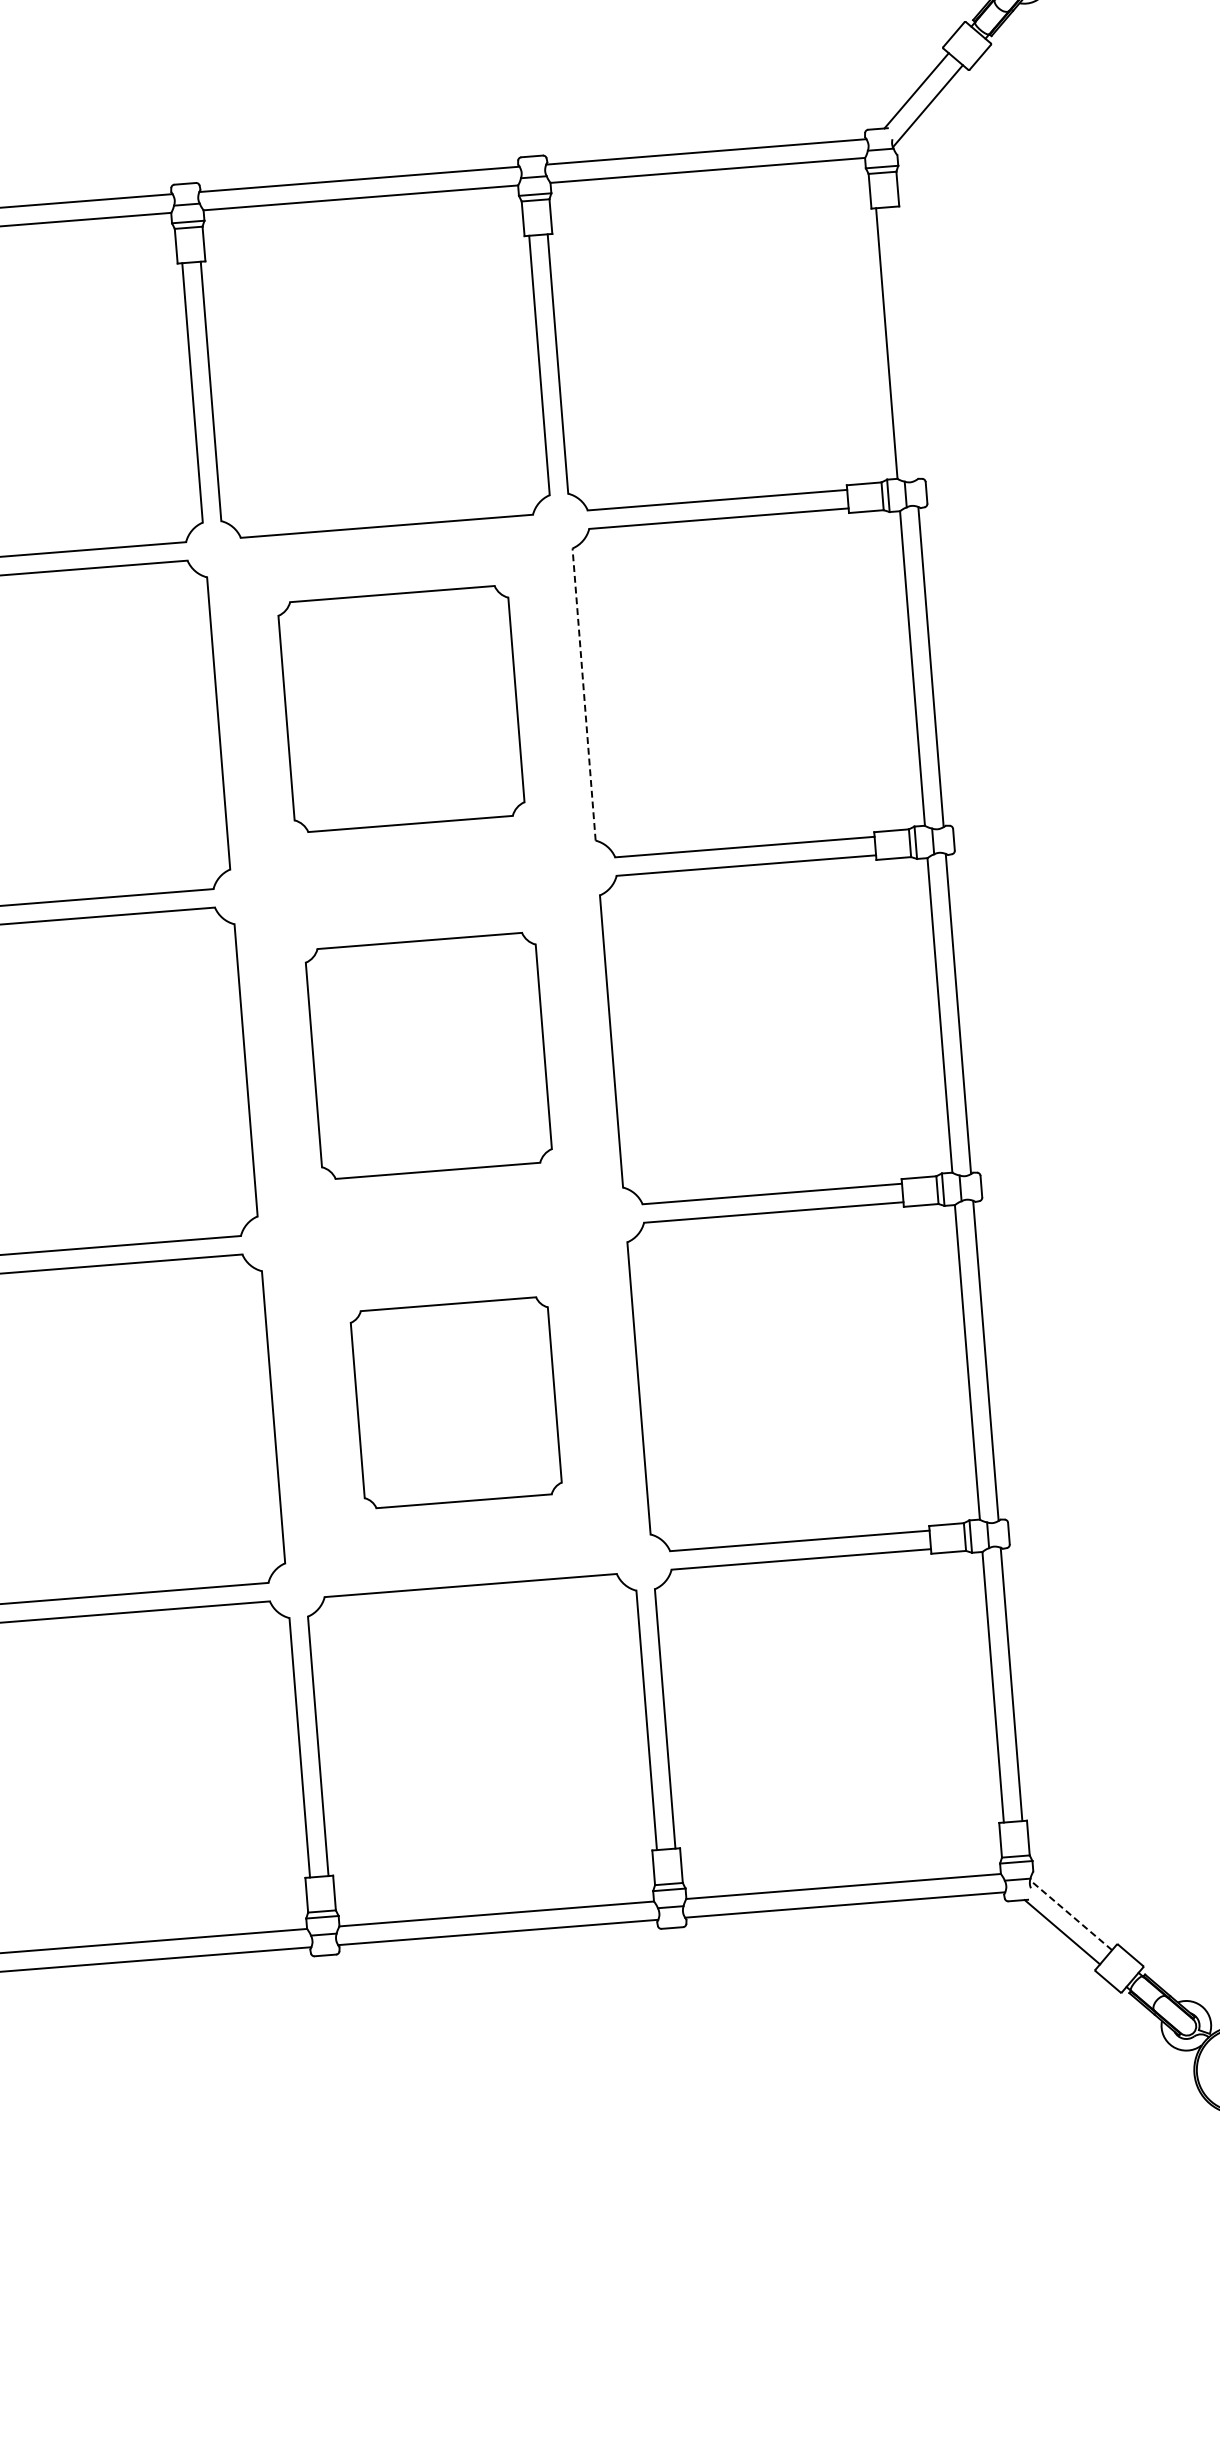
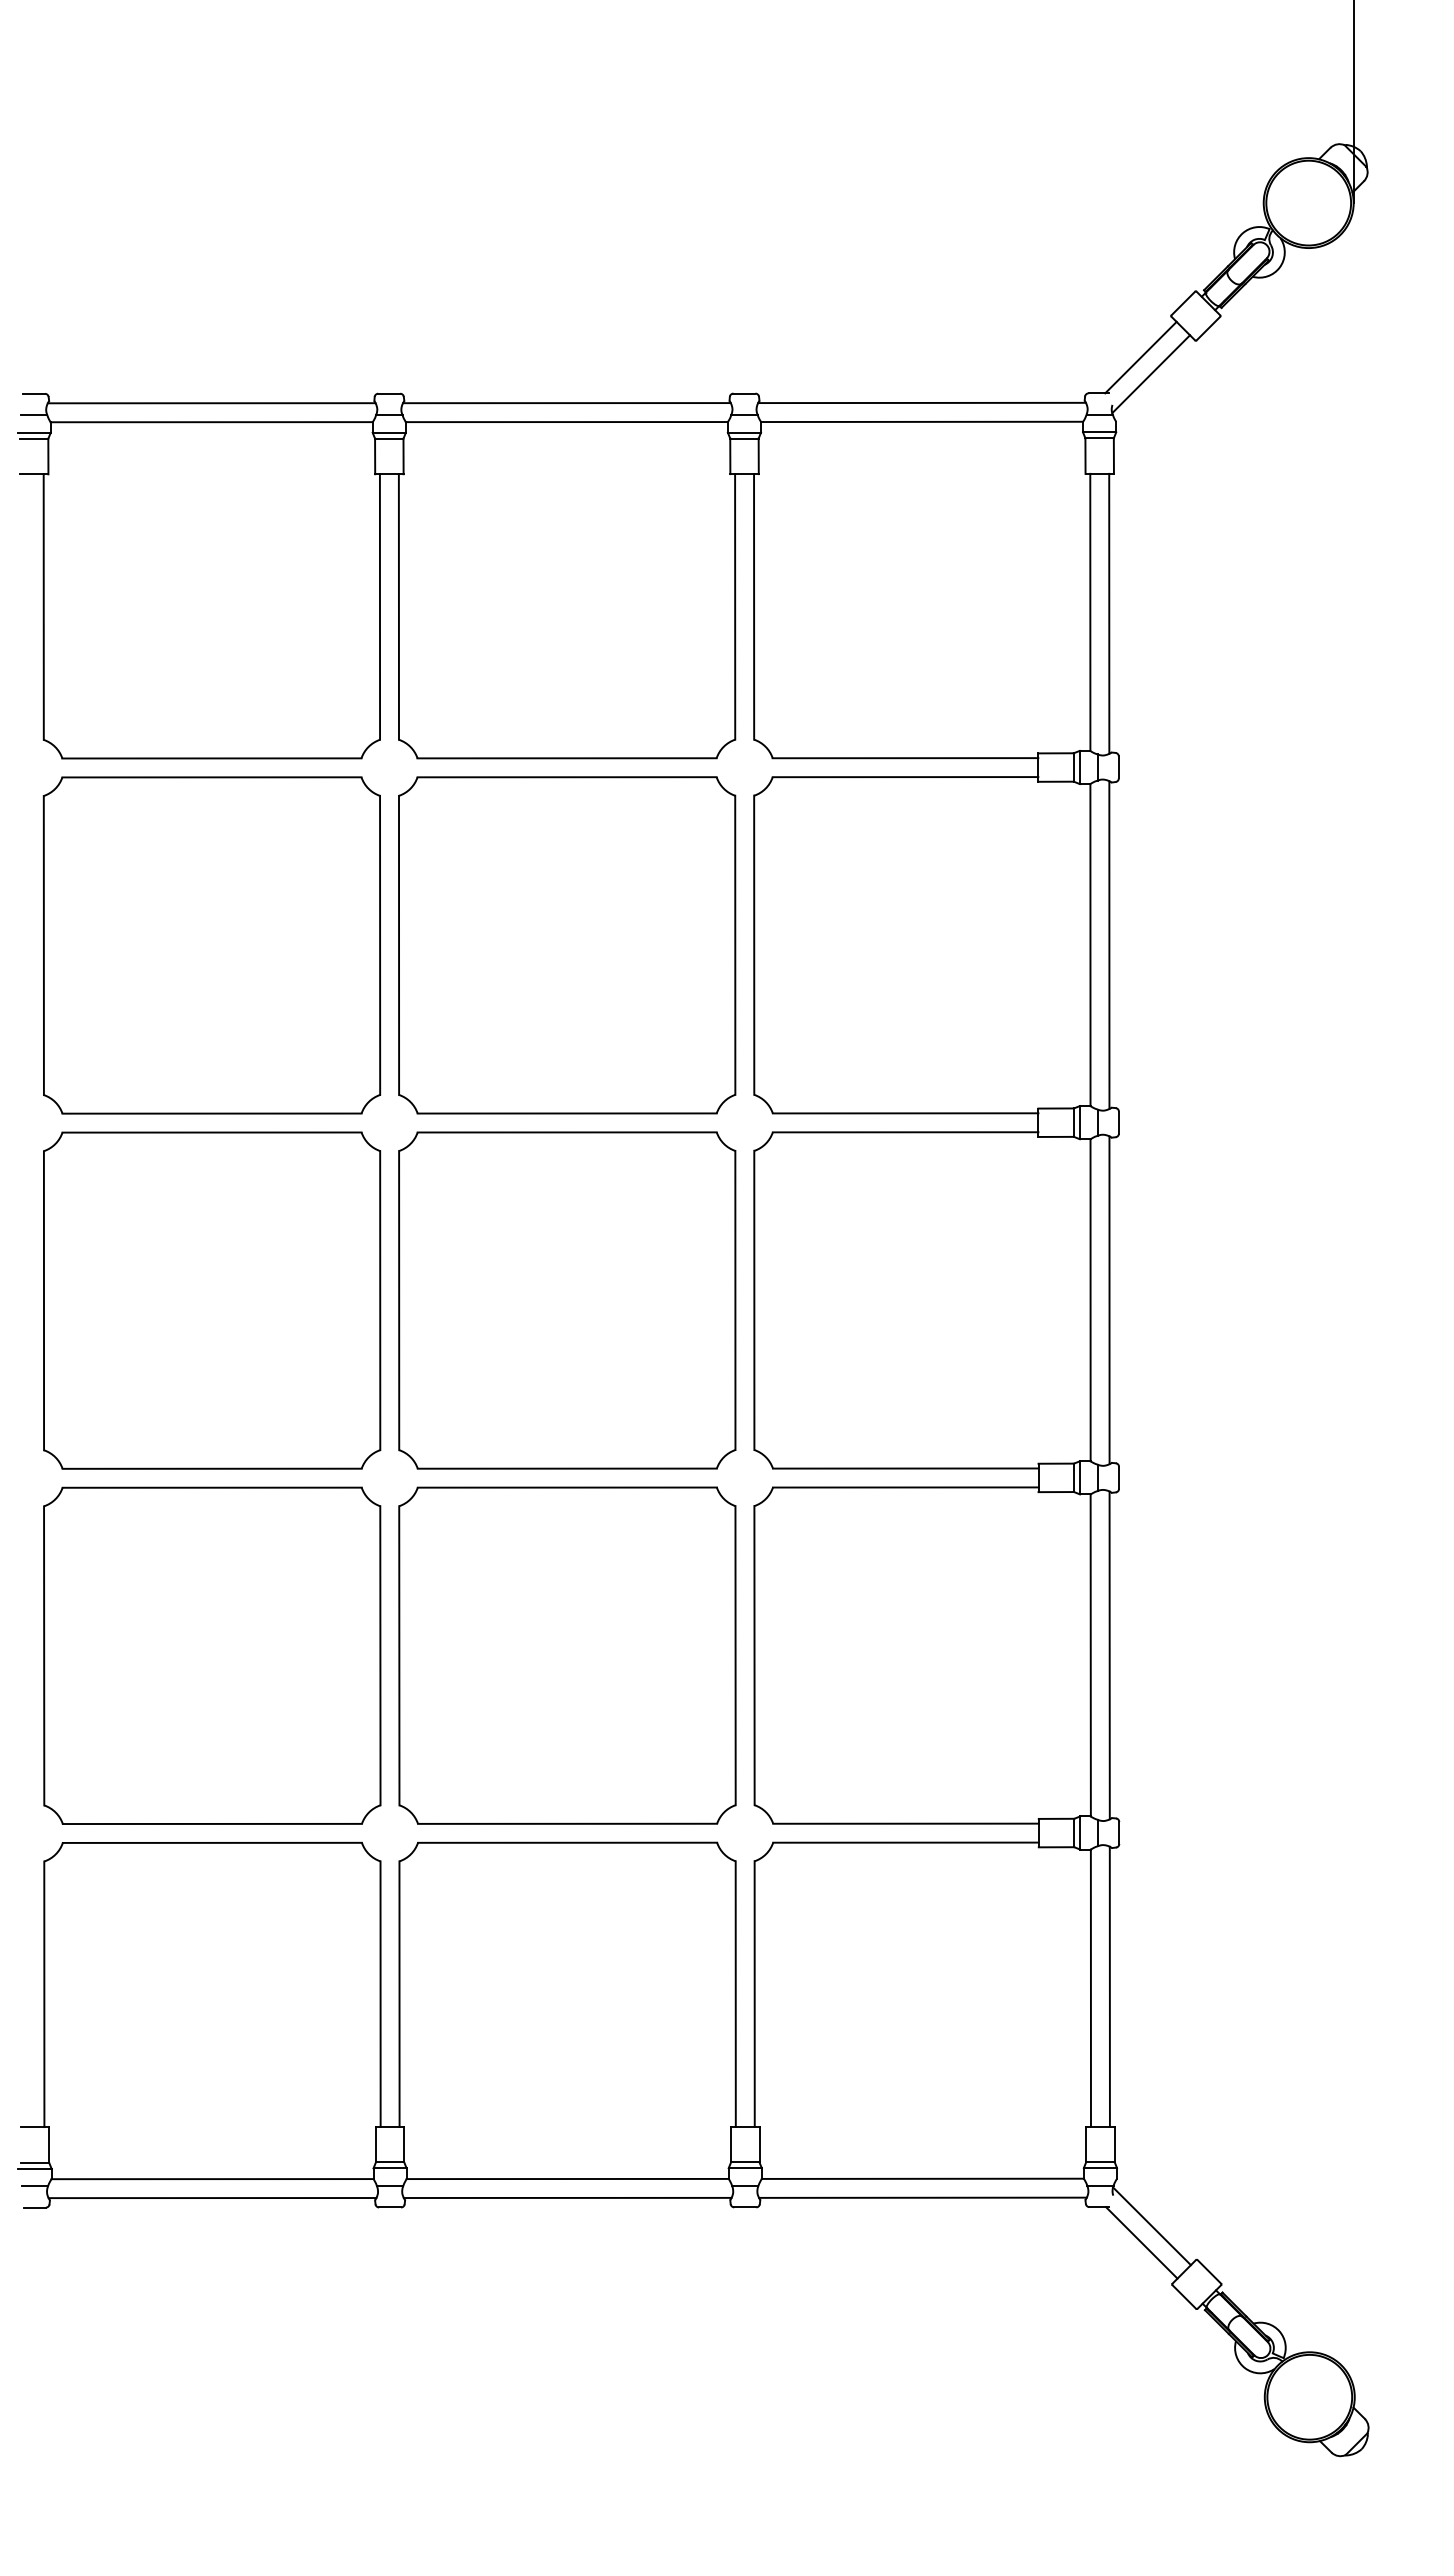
line: (905, 343) -> (1109, 613), added
line: (584, 694) -> (754, 945), dashed -> solid
part: (401, 709) -> (567, 945), size x1.43
part: (429, 1055) -> (567, 1300), size x1.43
part: (456, 1402) -> (567, 1655), size x1.67
line: (1071, 1915) -> (1152, 2226), dashed -> solid

